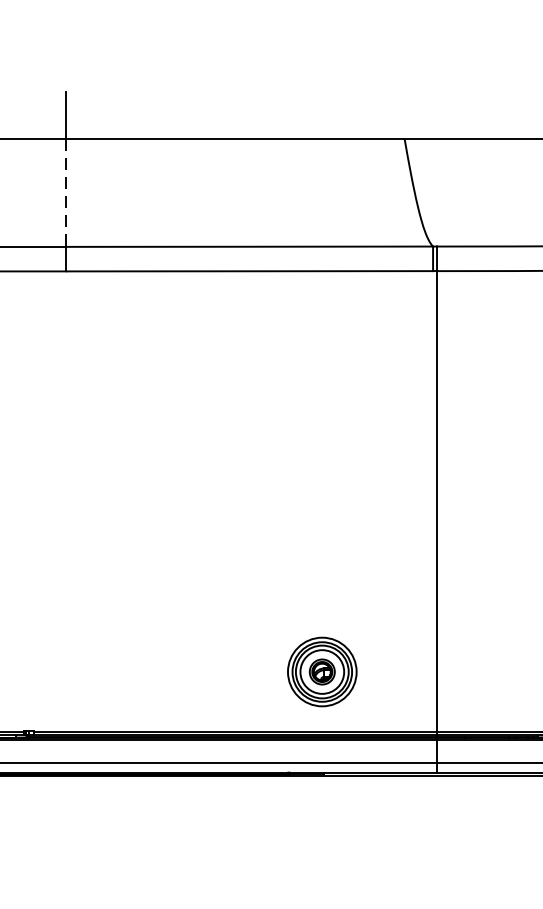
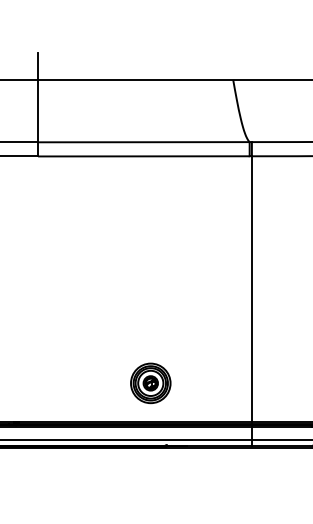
line: (66, 193) -> (38, 111), dashed -> solid
part: (321, 672) -> (150, 383), moved

